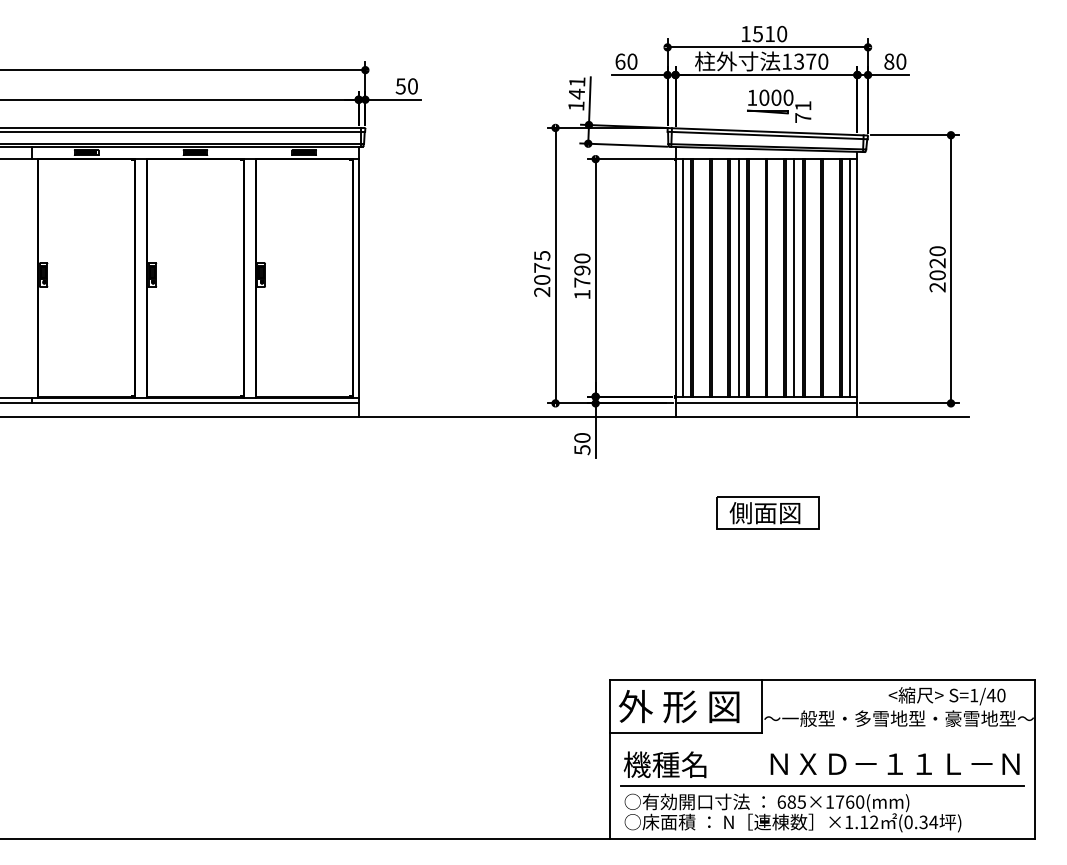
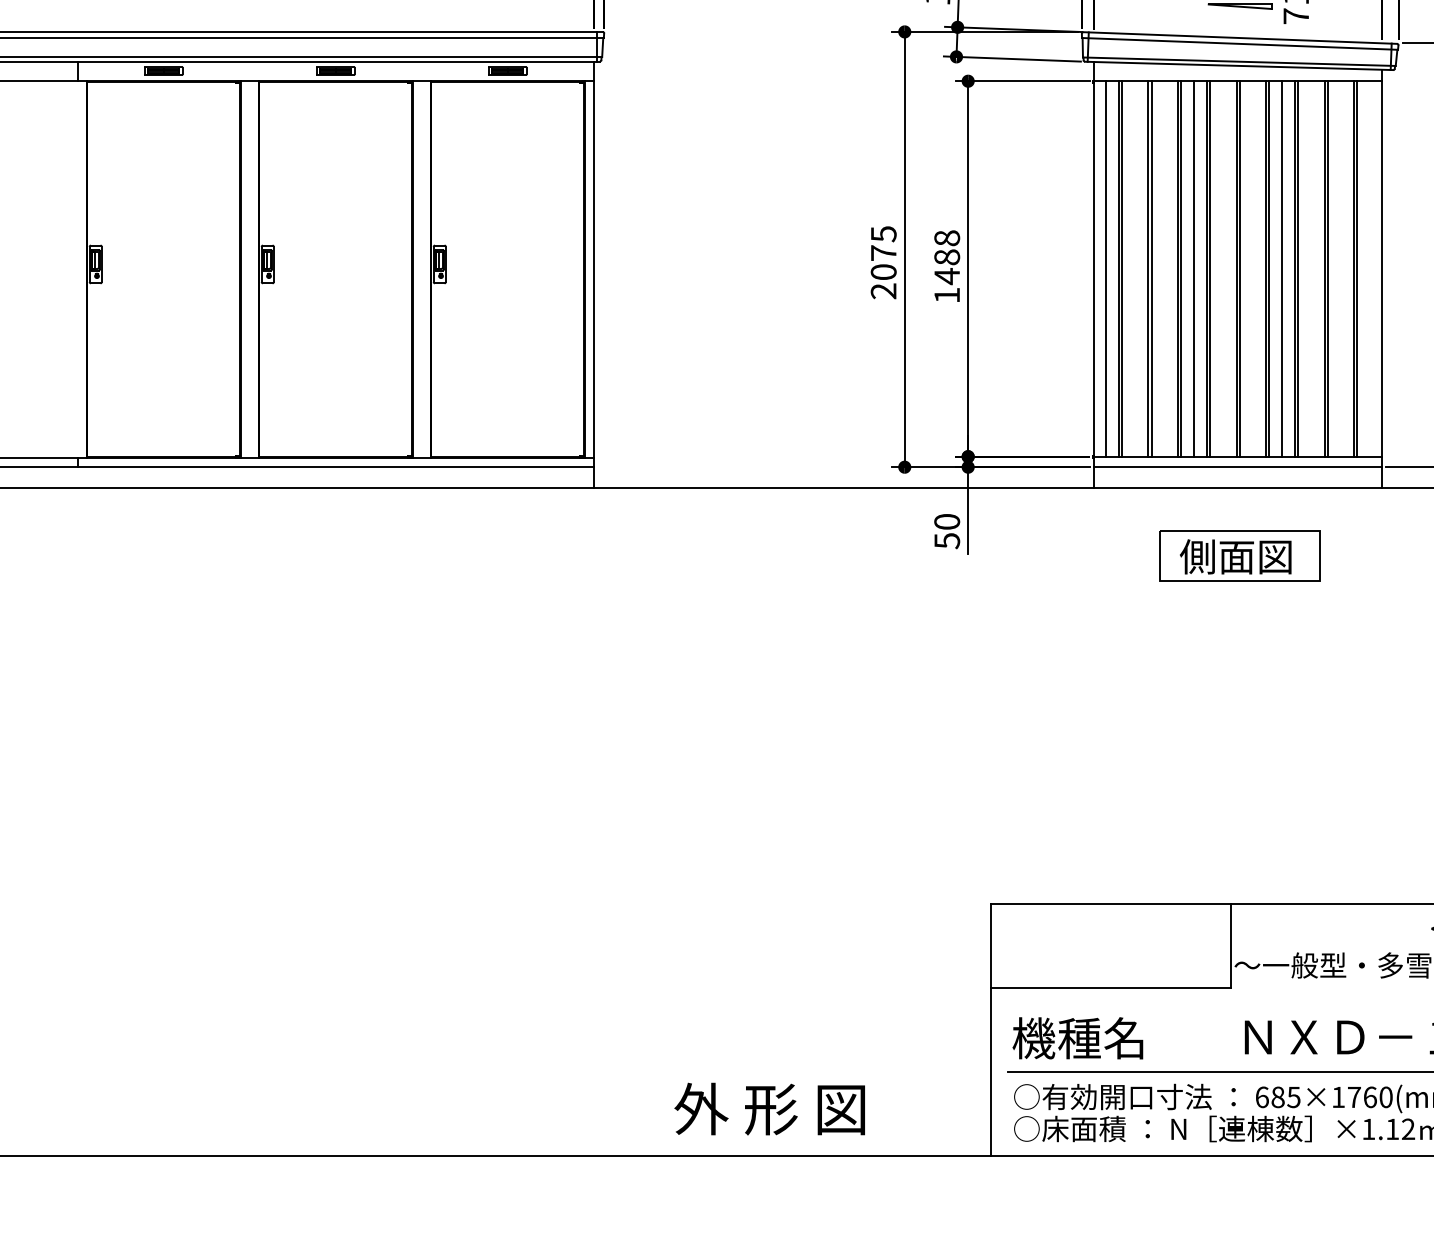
text: (582, 270) -> (947, 257), 1790 -> 1488
line: (850, 277) -> (1370, 268), removed
part: (767, 512) -> (1239, 555), moved
text: (679, 706) -> (770, 1108), moved

